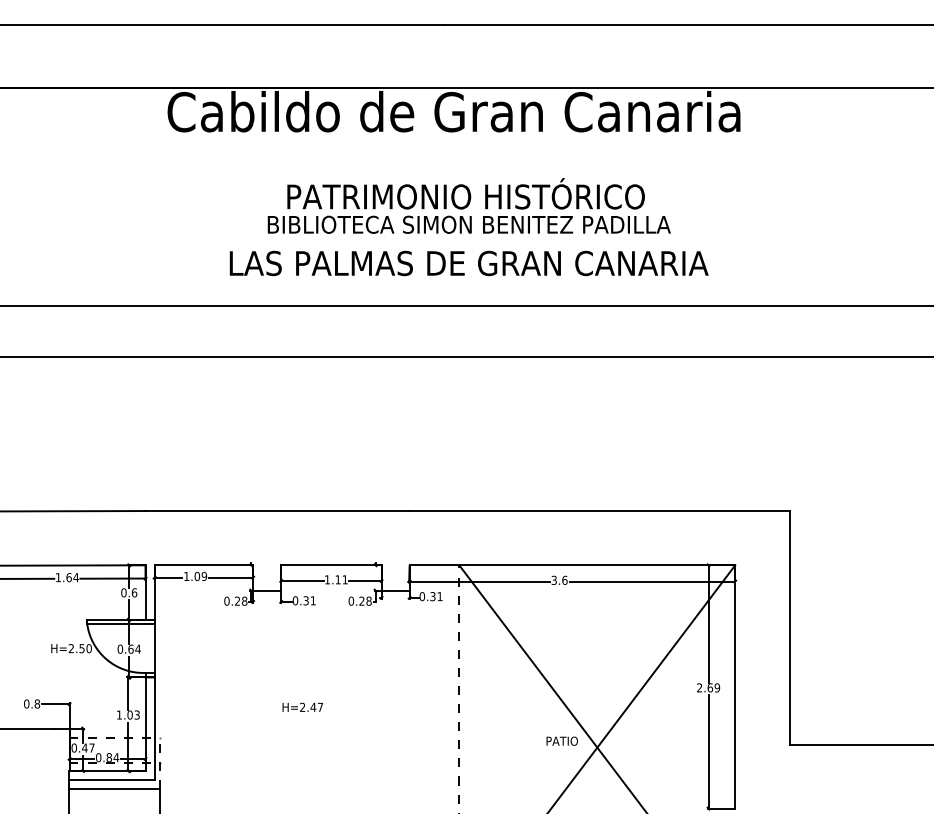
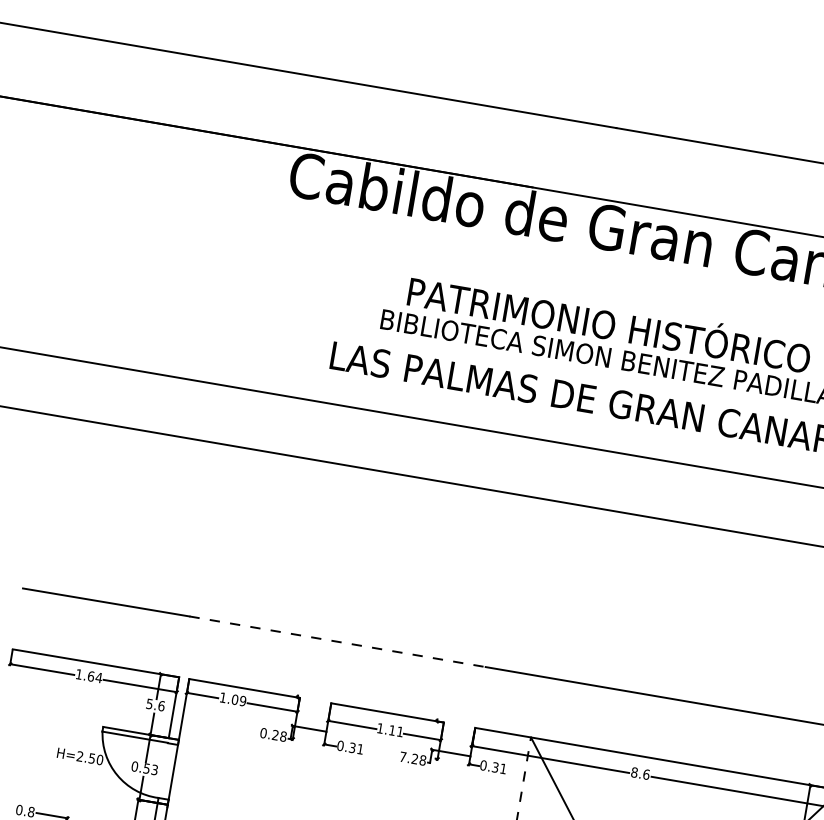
line: (278, 511) -> (338, 642), solid -> dashed
text: (553, 580) -> (633, 772), 3.6 -> 8.6
text: (123, 592) -> (149, 703), 0.6 -> 5.6
text: (351, 600) -> (403, 756), 0.28 -> 7.28
text: (134, 648) -> (150, 768), 0.64 -> 0.53

